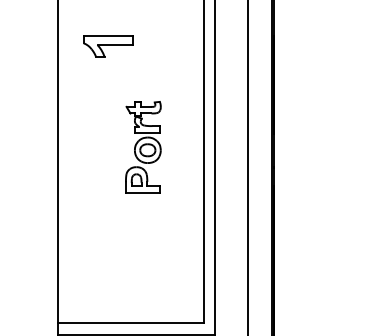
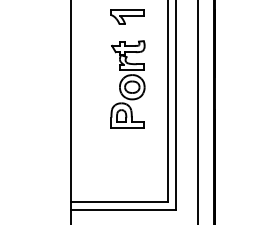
part: (108, 45) -> (127, 16), moved
part: (142, 147) -> (127, 84), size x1.43

